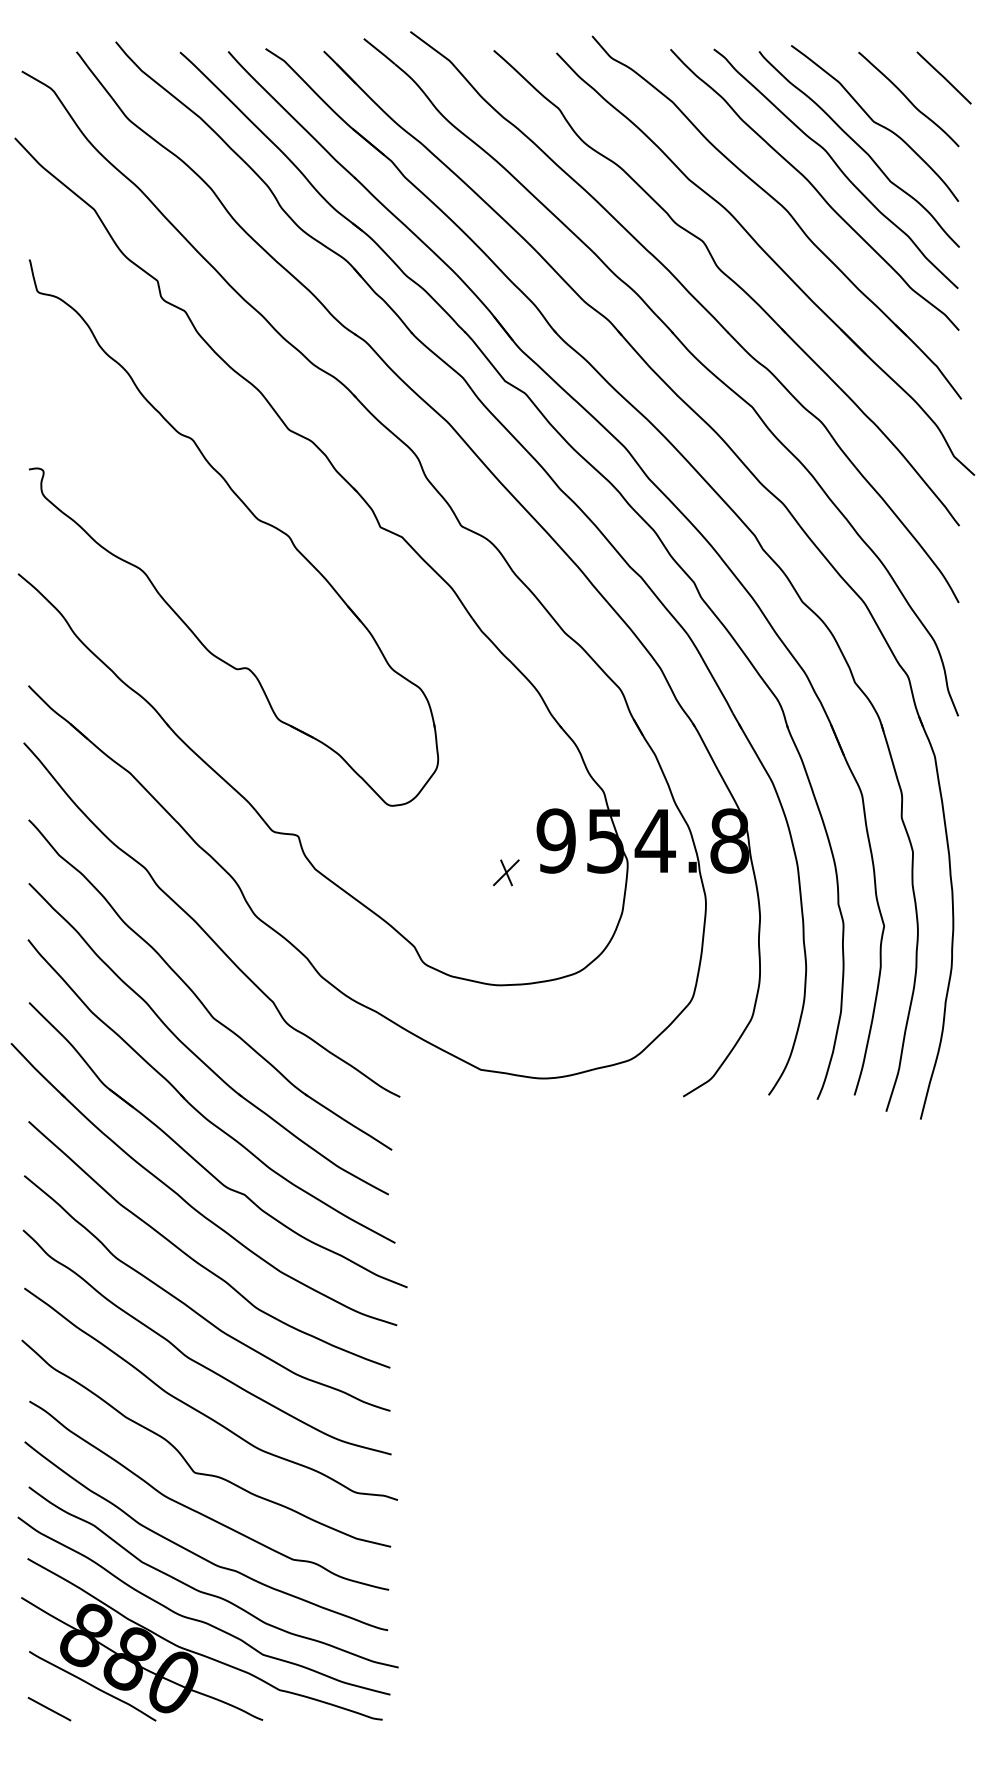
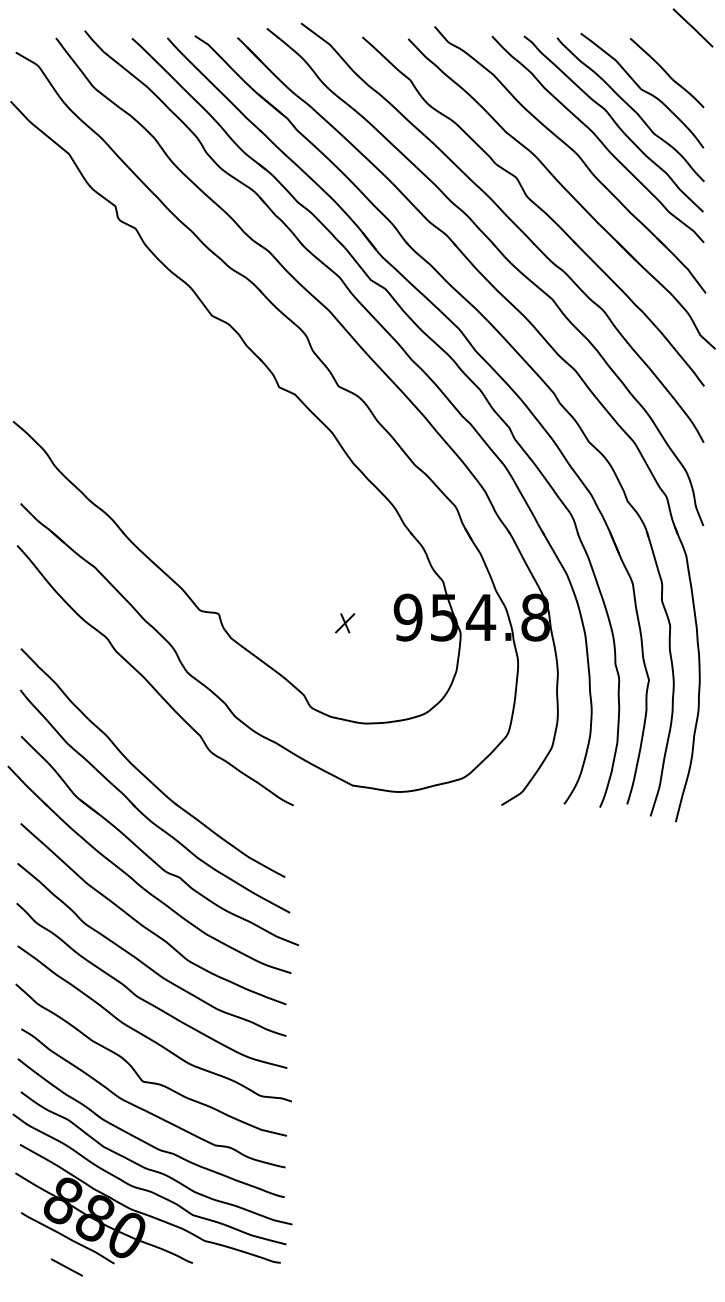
line: (943, 77) -> (692, 27), moved
part: (252, 515) -> (185, 378), removed
part: (506, 872) -> (345, 623), moved
part: (196, 994) -> (144, 730), removed
line: (49, 1709) -> (66, 1267), moved

